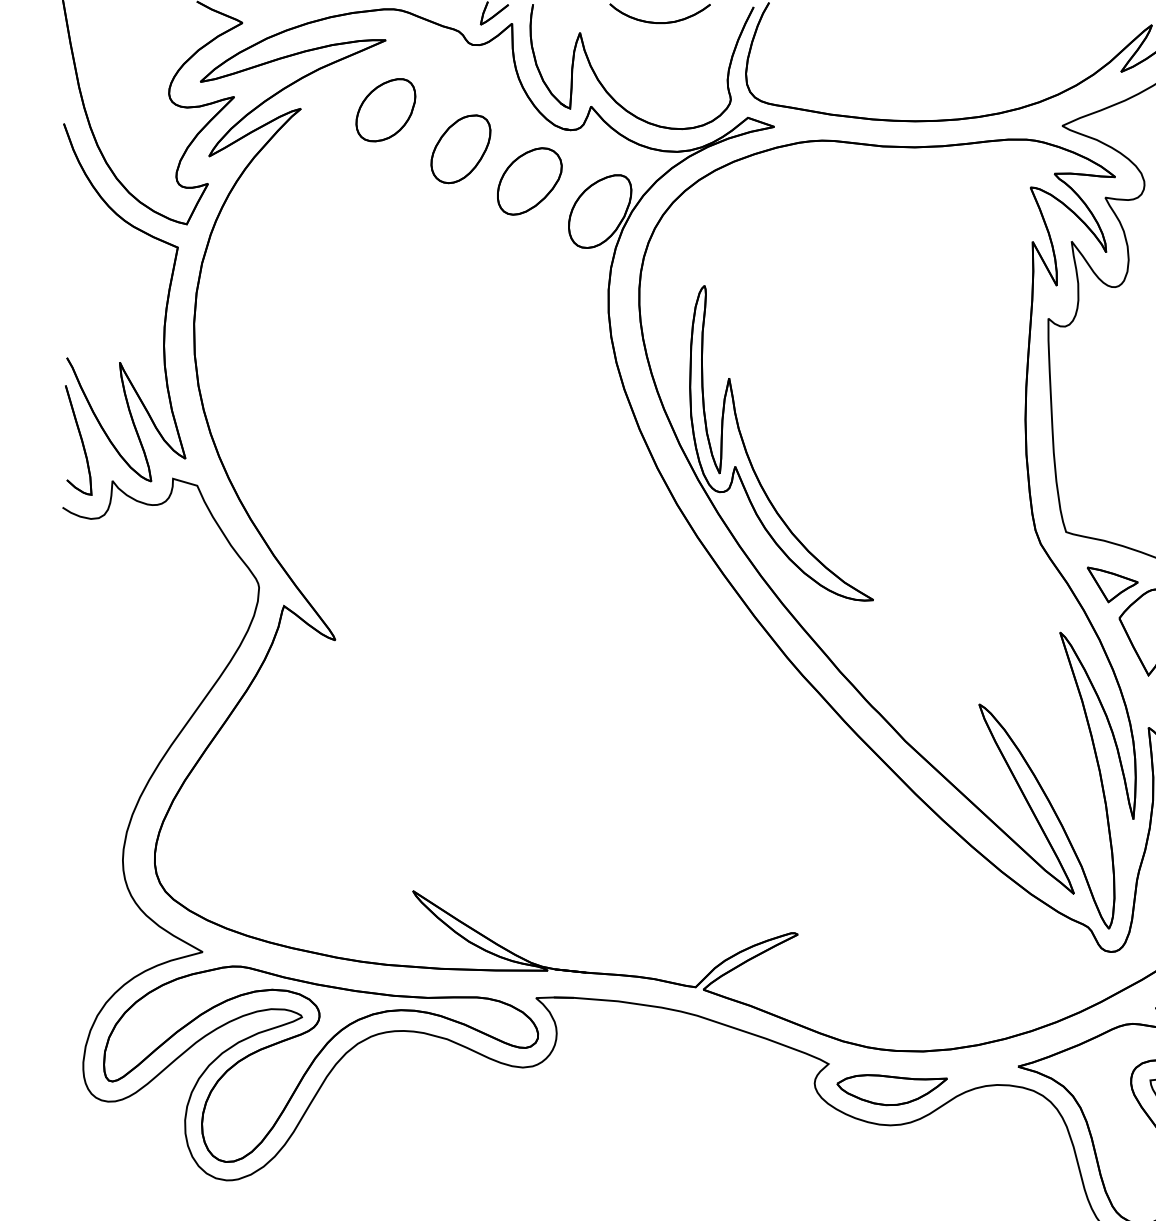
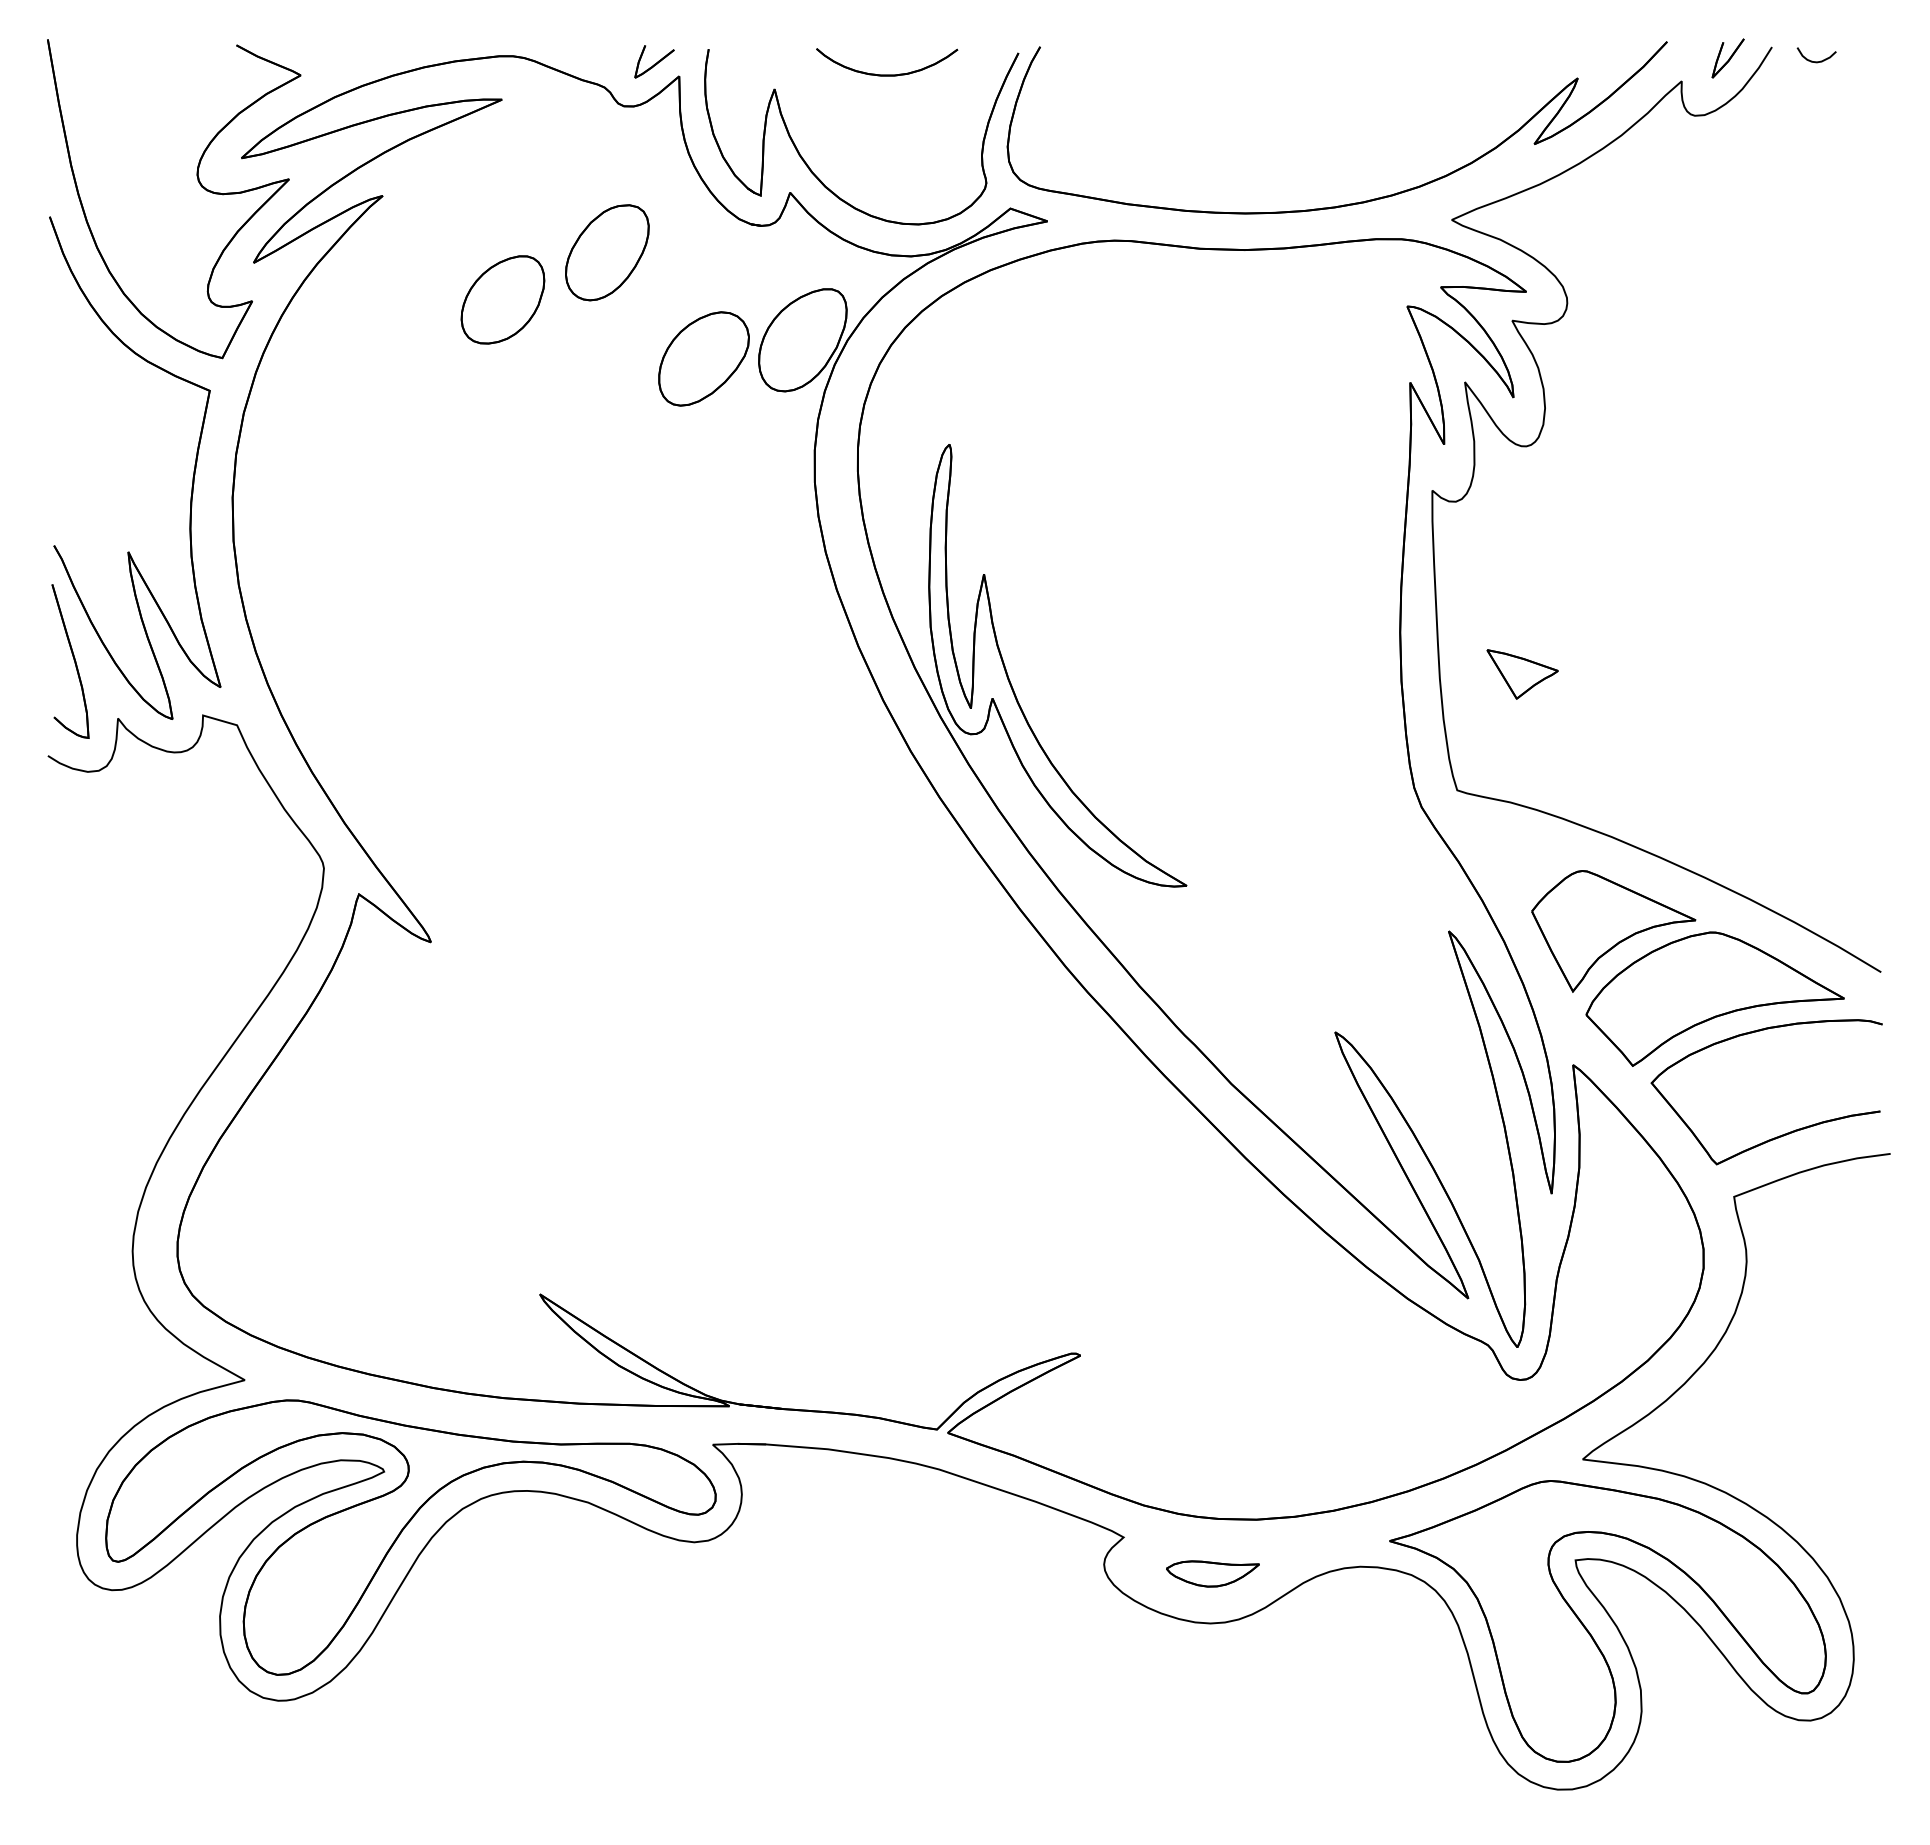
part: (385, 109) -> (502, 299), moved
part: (529, 181) -> (703, 358), moved
part: (1112, 584) -> (1522, 674), moved
part: (891, 1089) -> (1212, 1573), size x0.6

